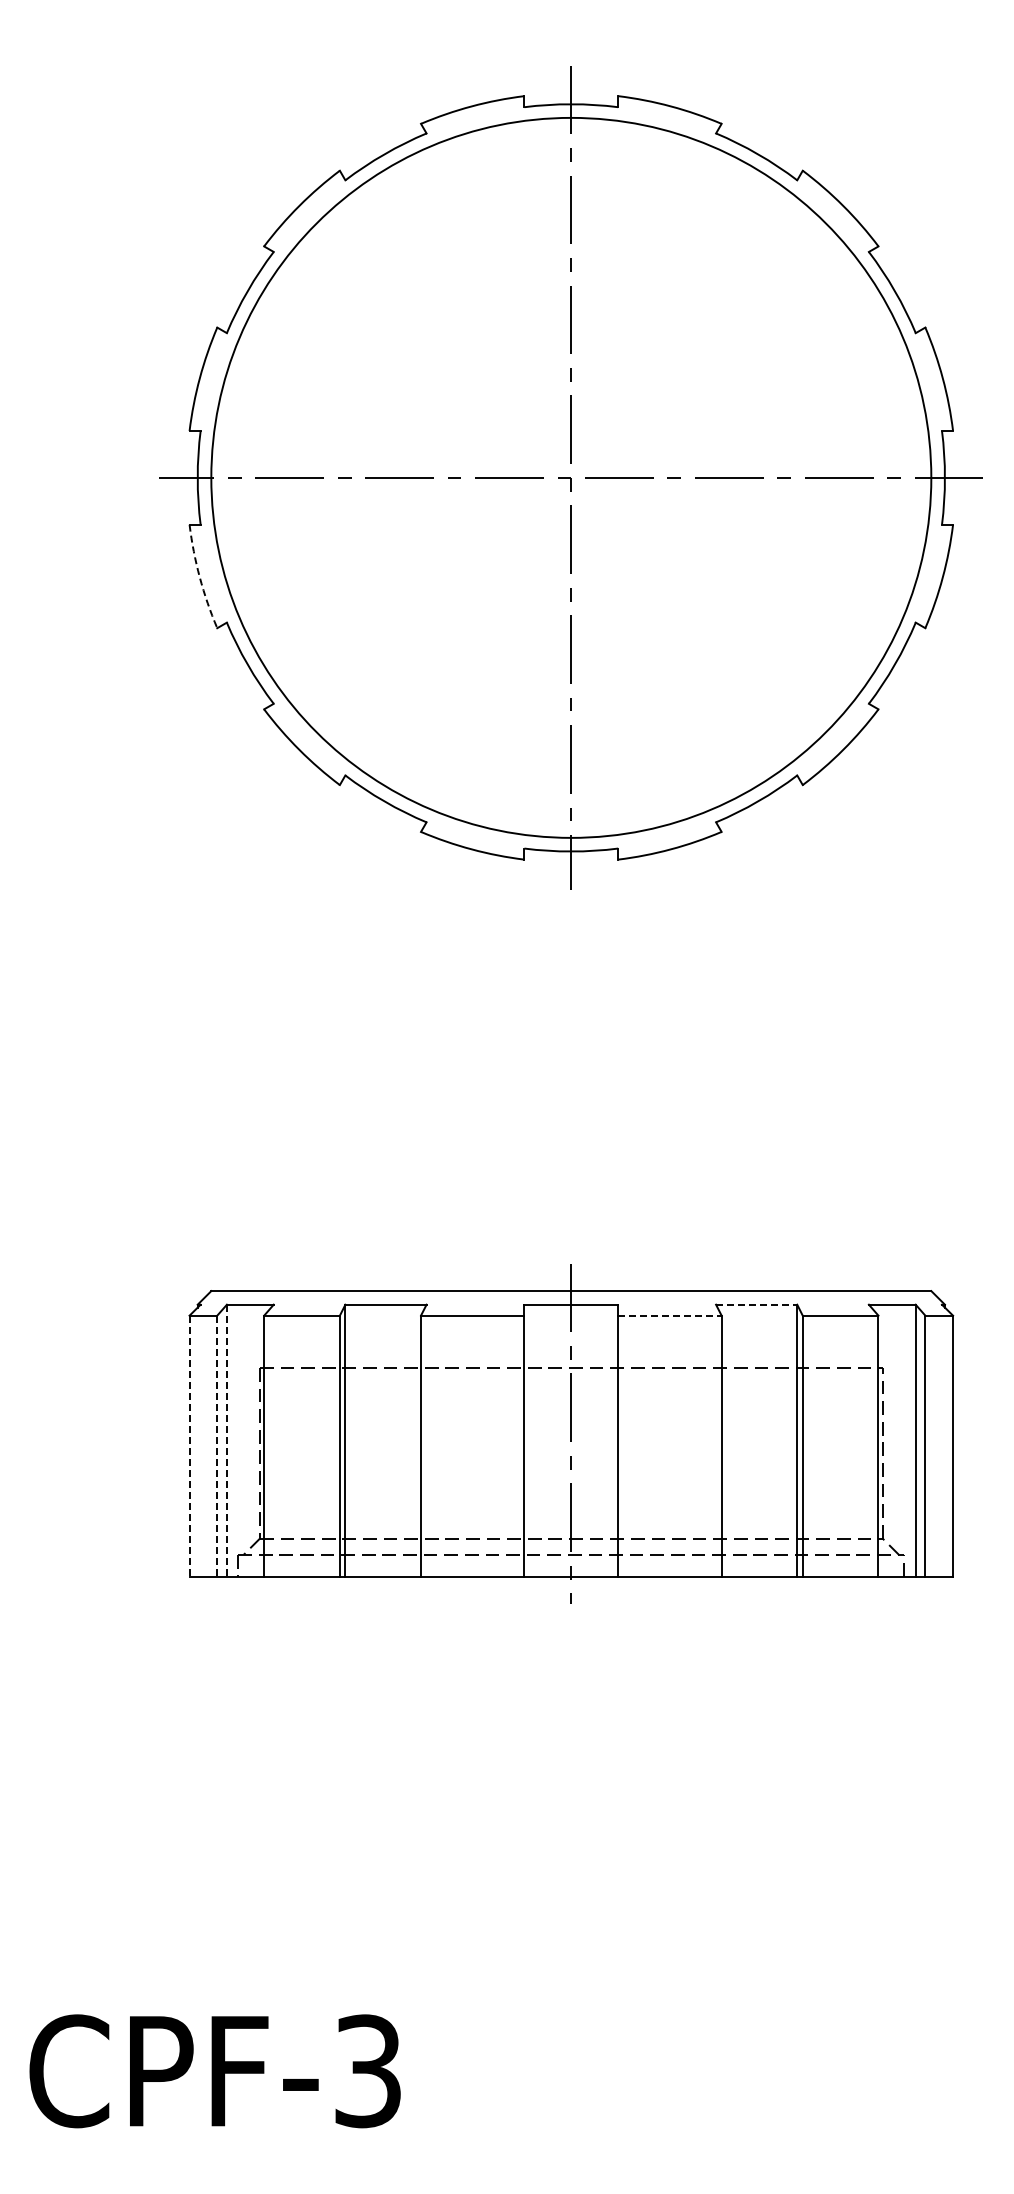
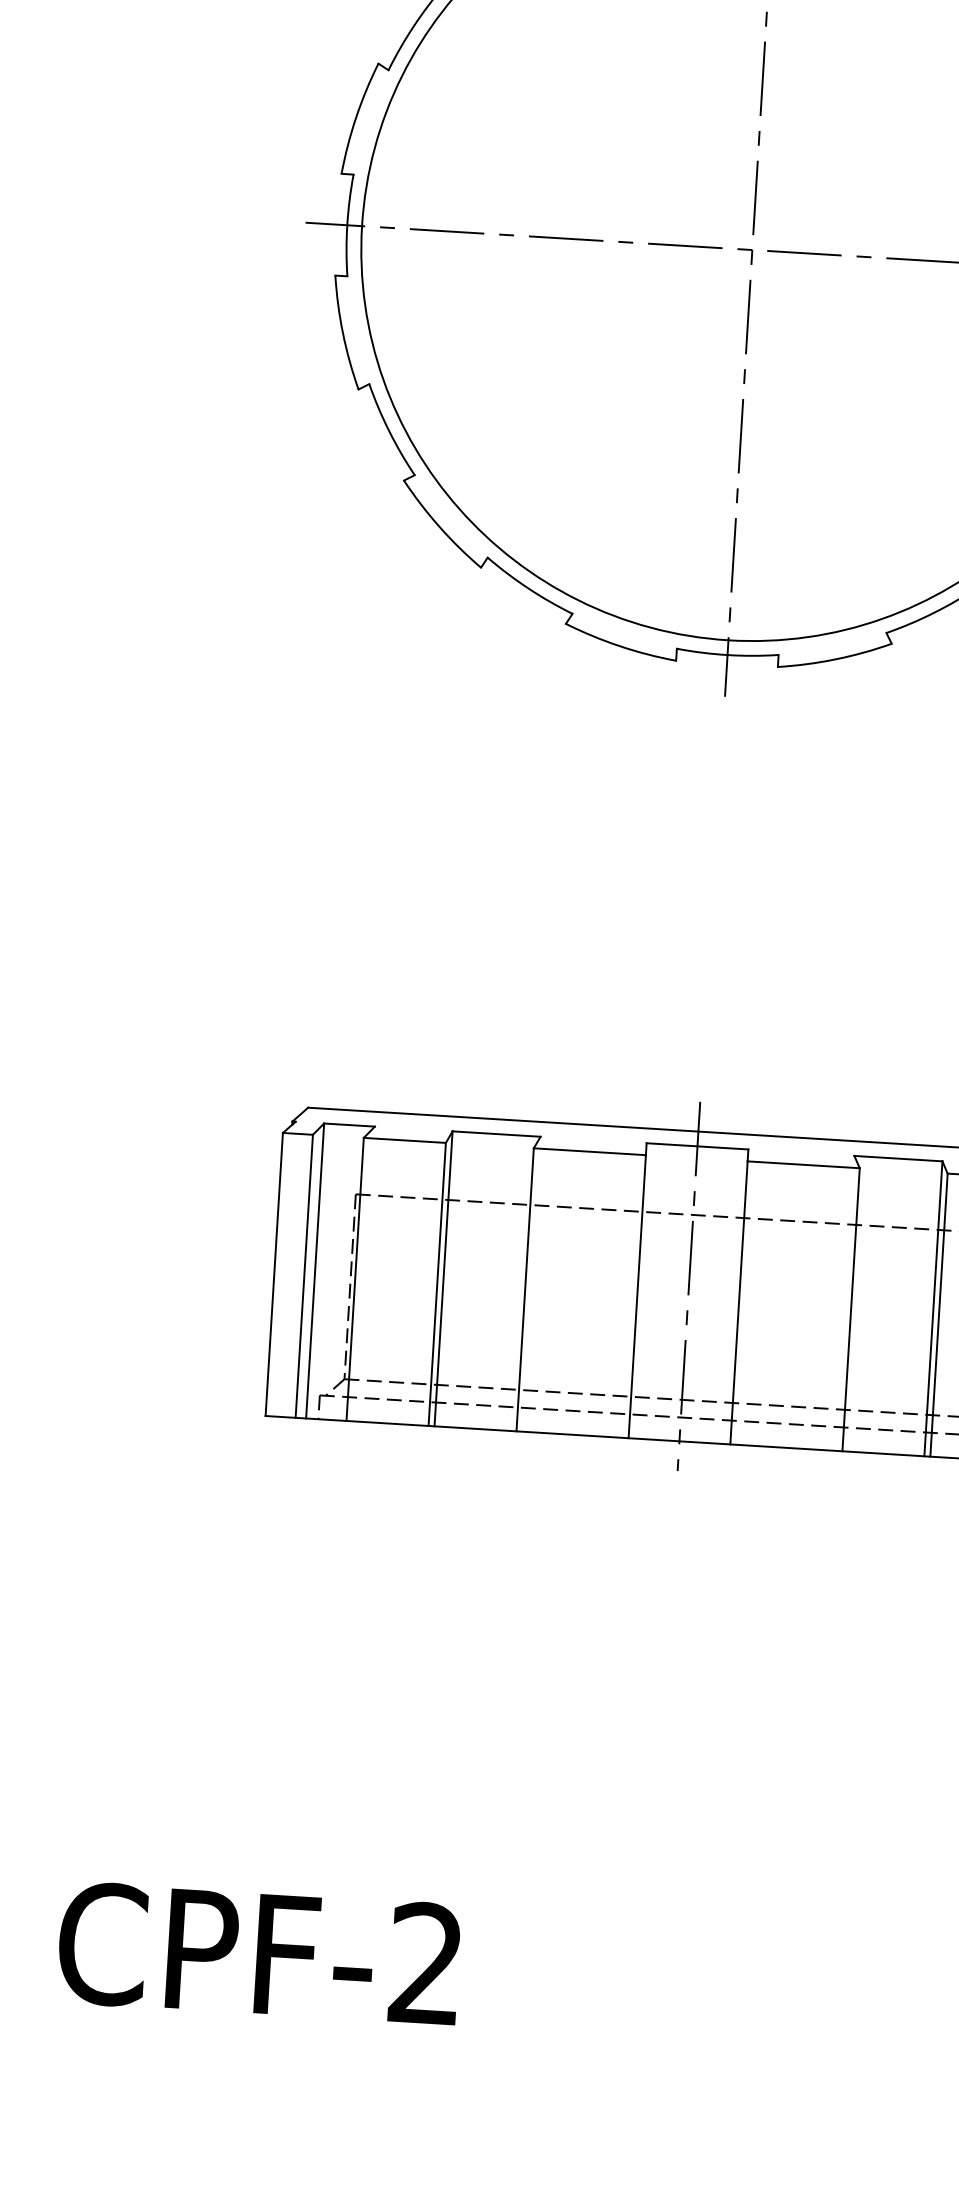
arc: (199, 577) -> (342, 333), dashed -> solid
line: (756, 1304) -> (898, 1158), dashed -> solid
line: (669, 1315) -> (803, 1164), dashed -> solid
line: (226, 1441) -> (314, 1271), dashed -> solid
line: (189, 1446) -> (274, 1274), dashed -> solid
line: (217, 1446) -> (304, 1276), dashed -> solid
text: (367, 2071) -> (425, 1964), CPF-3 -> CPF-2

